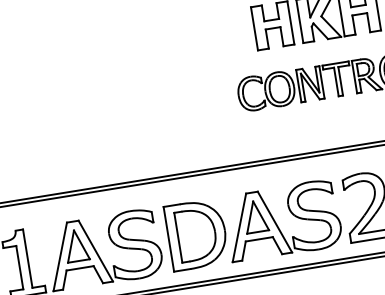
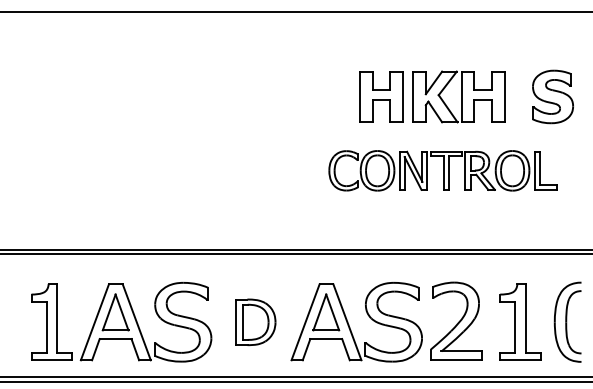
part: (196, 235) -> (255, 322), size x0.6

